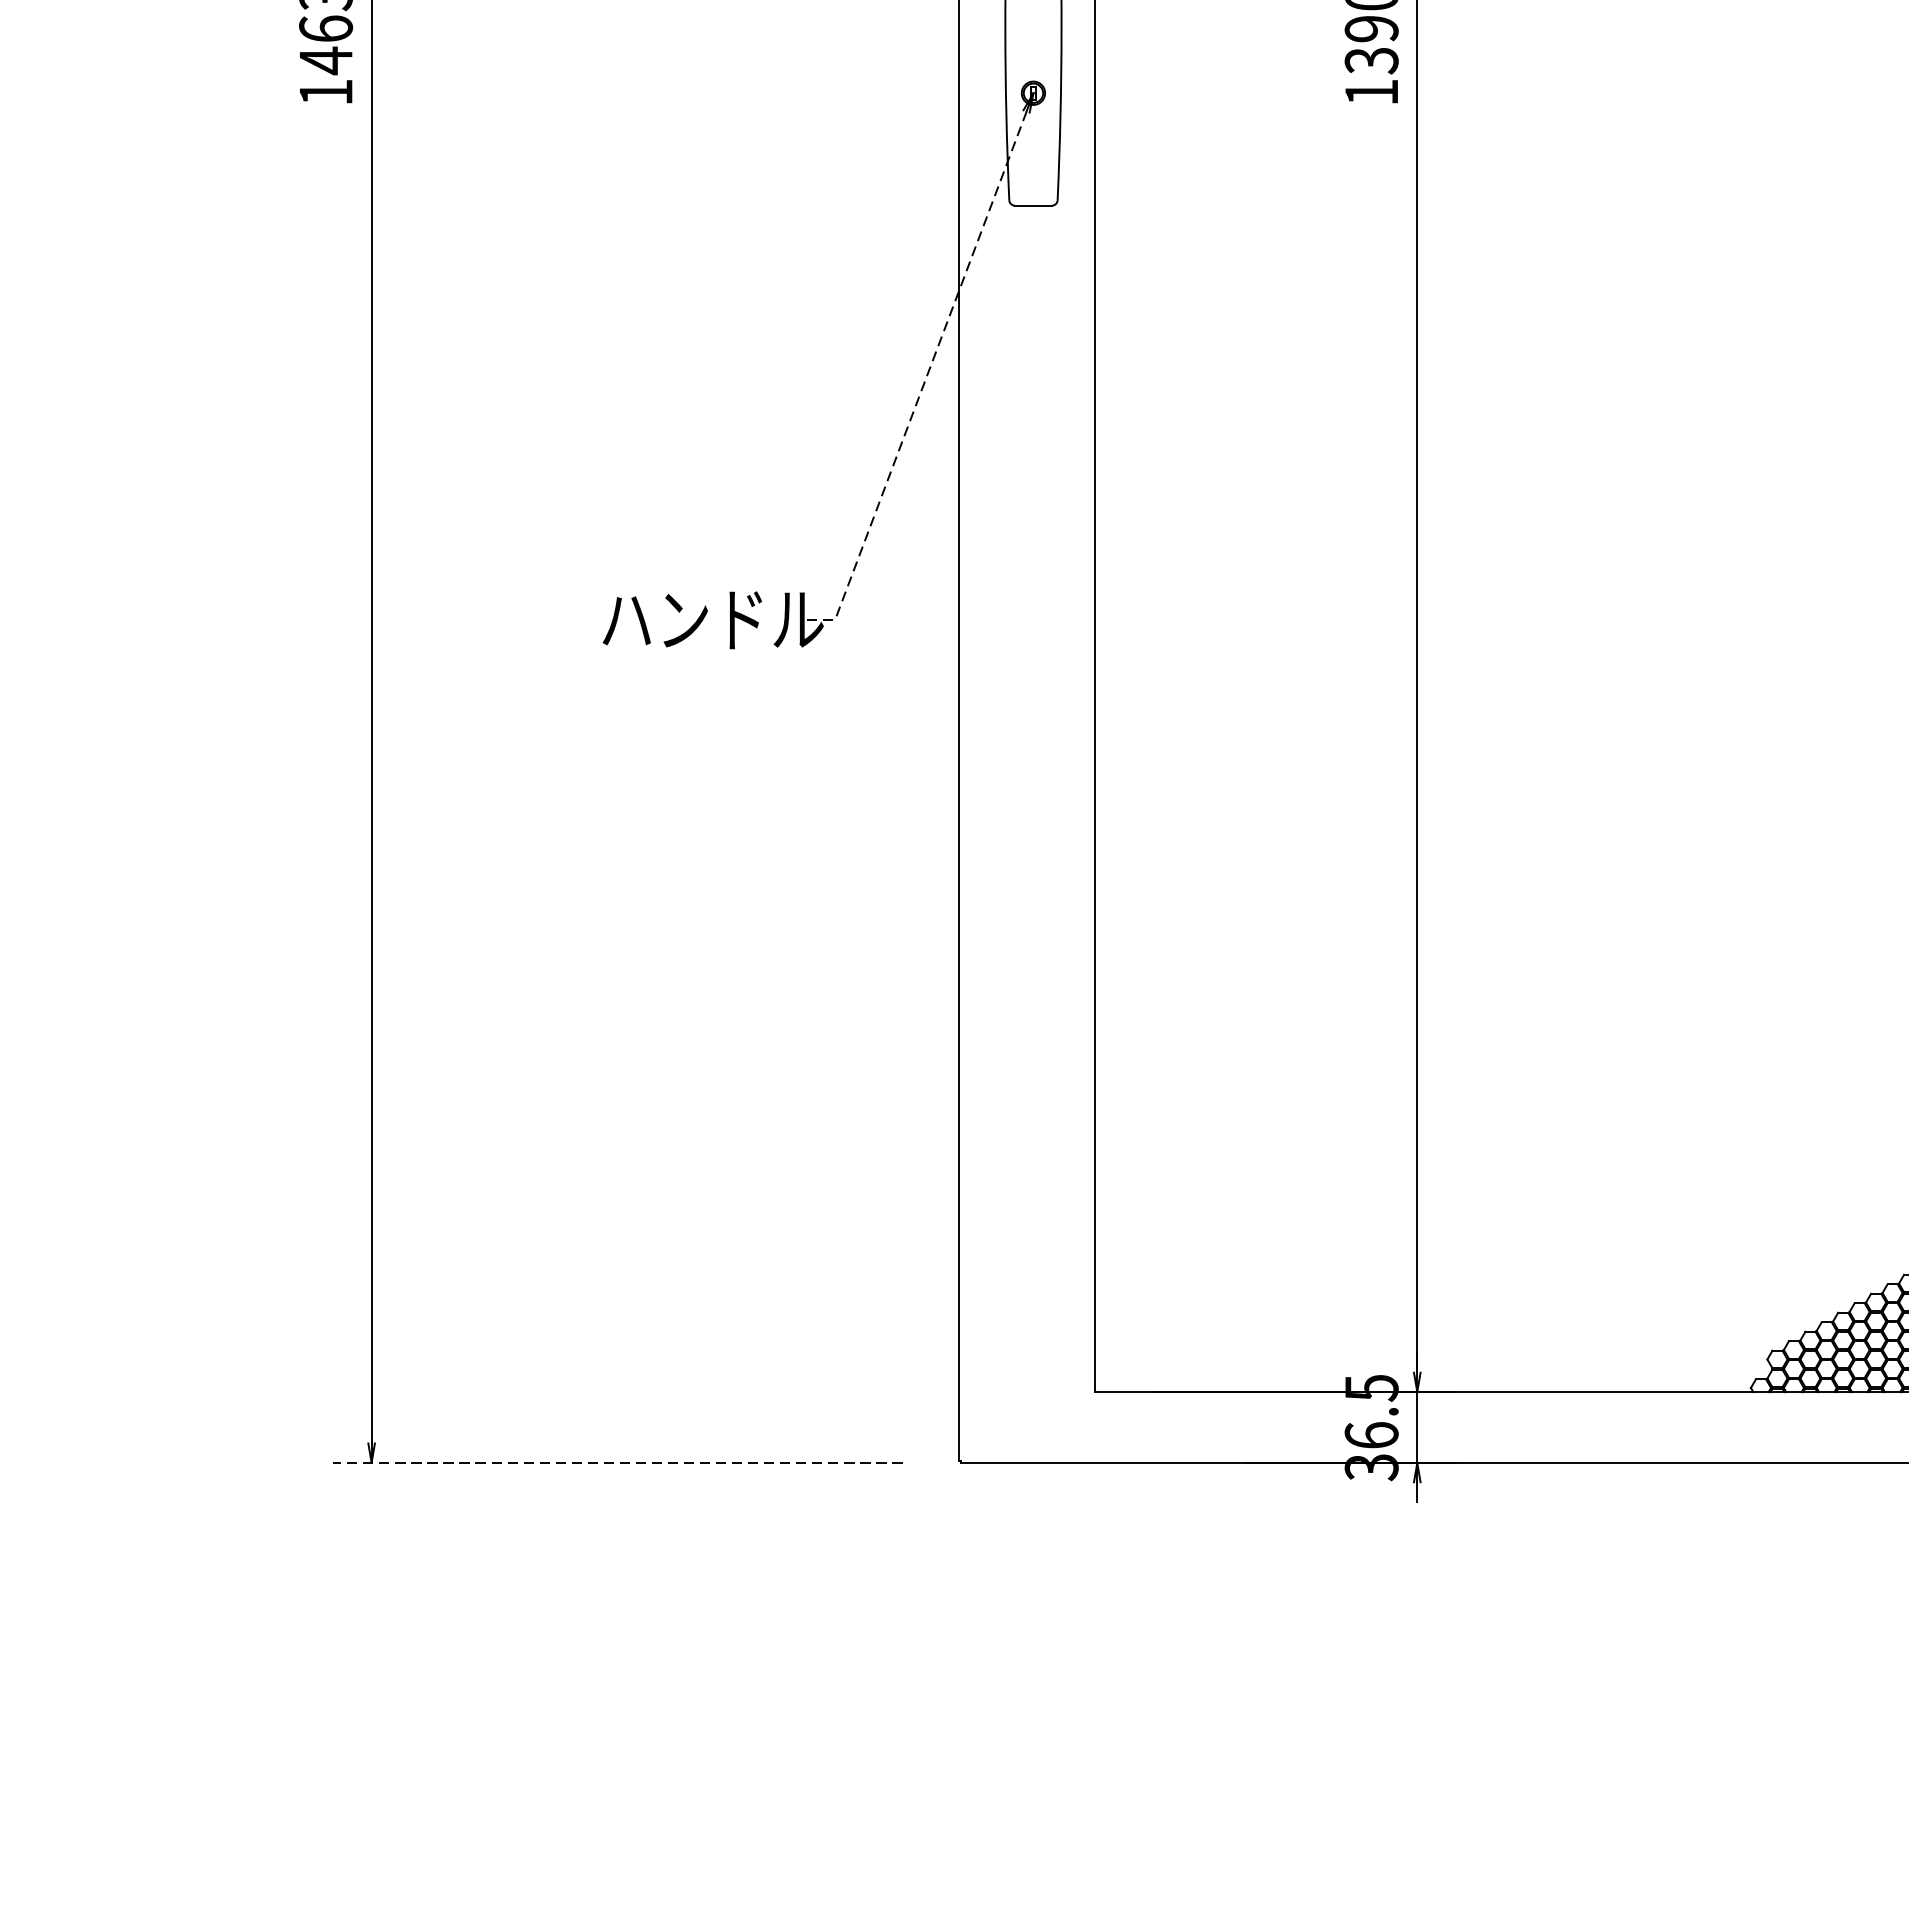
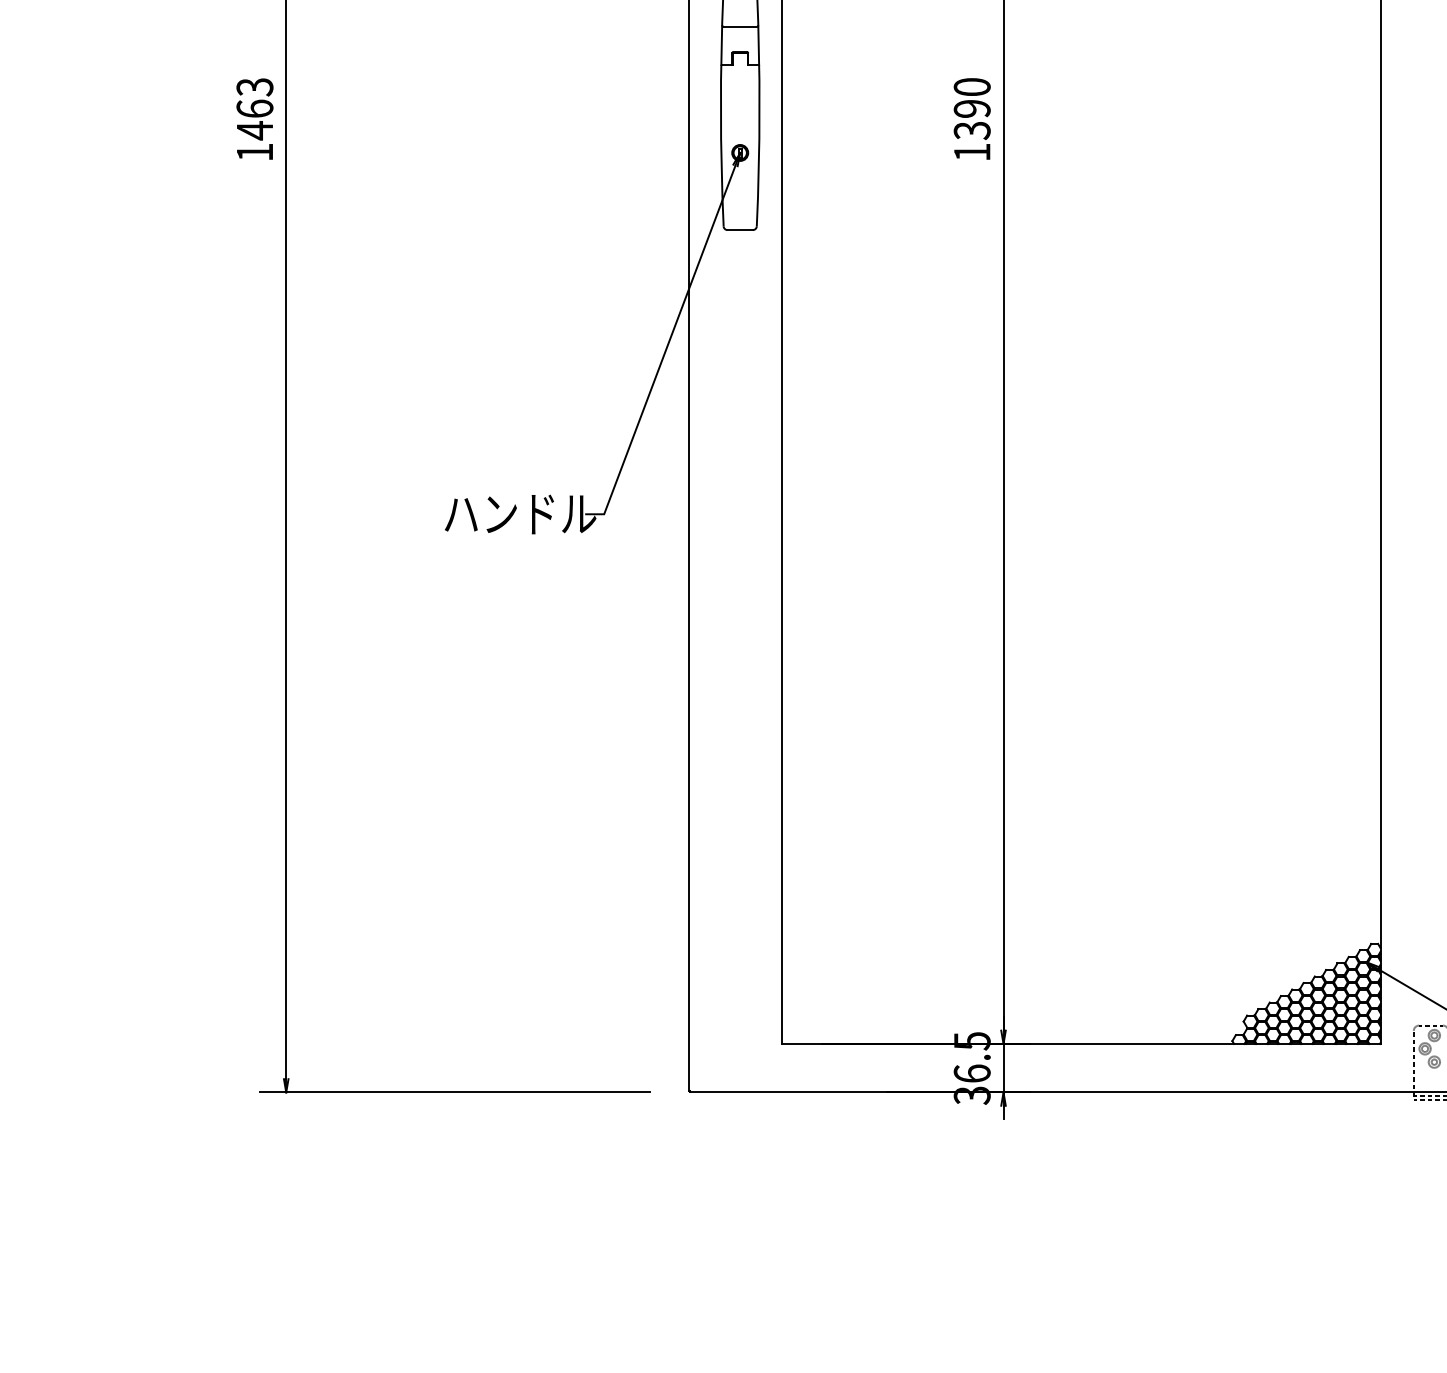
line: (925, 379) -> (666, 349), dashed -> solid
line: (616, 1462) -> (454, 1092), dashed -> solid

